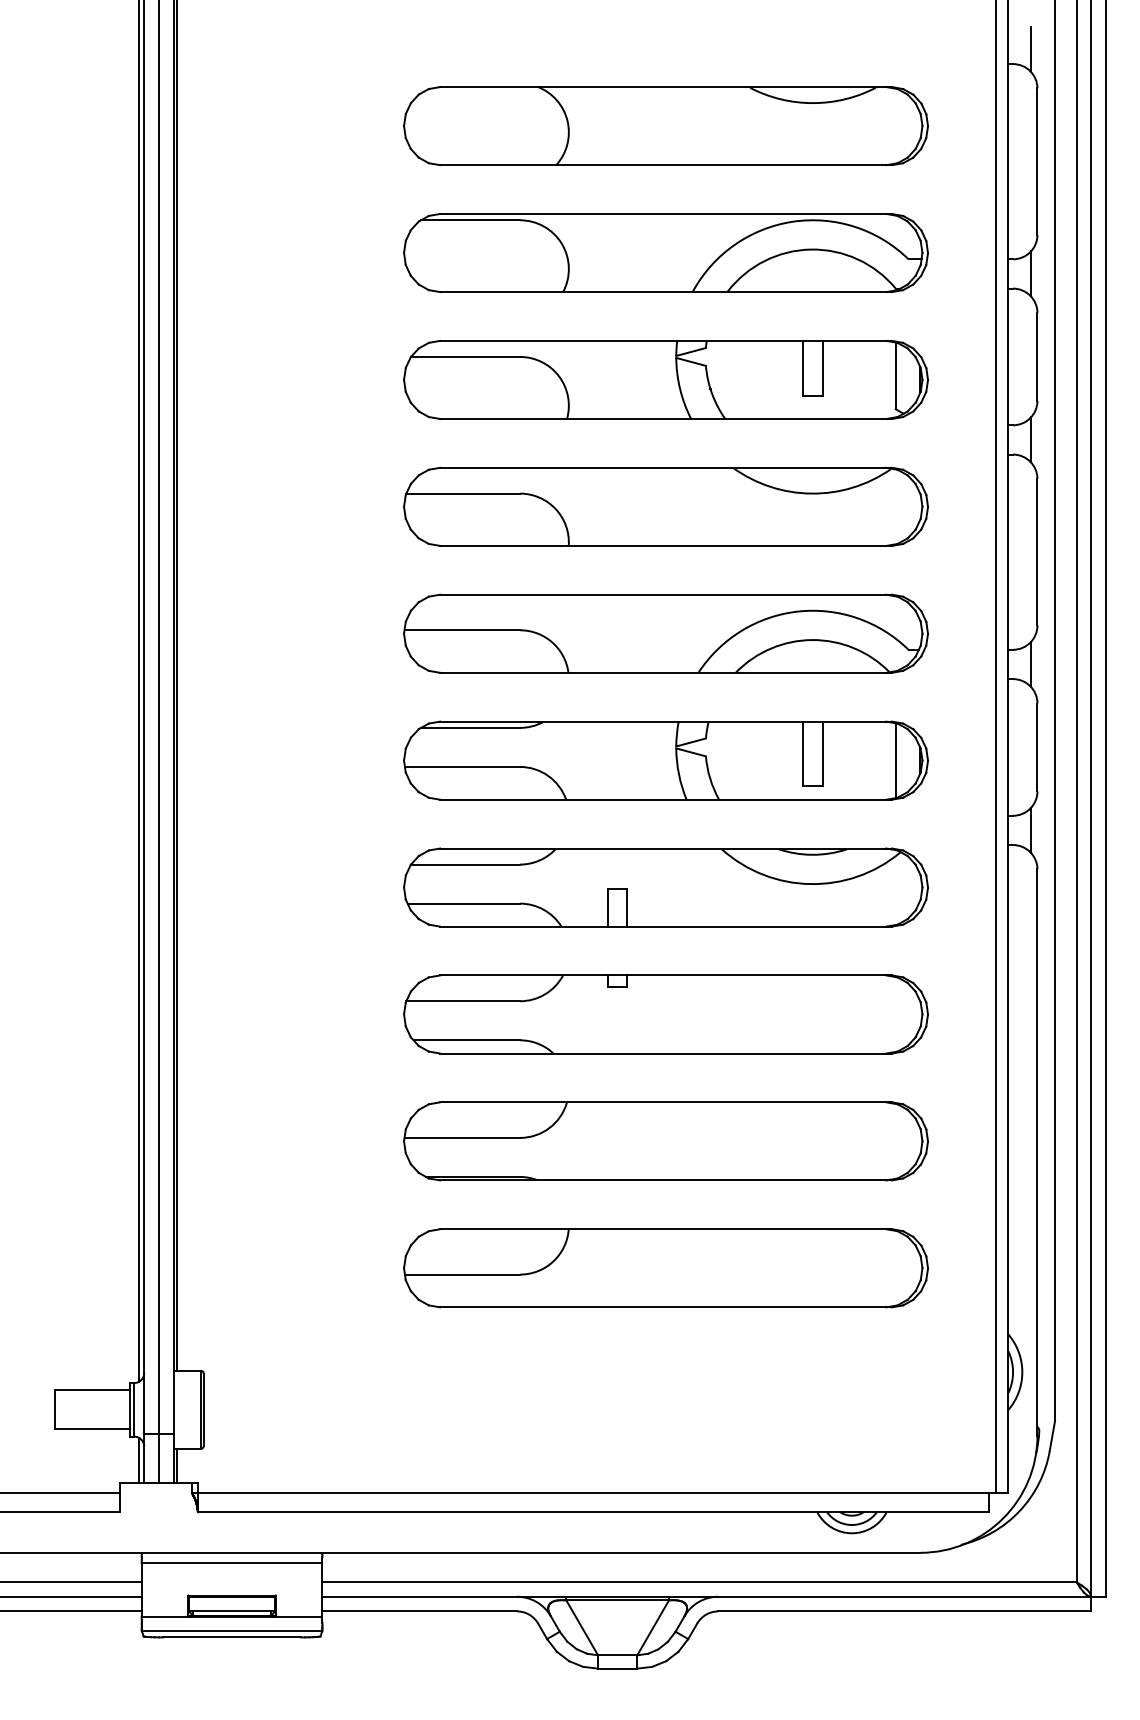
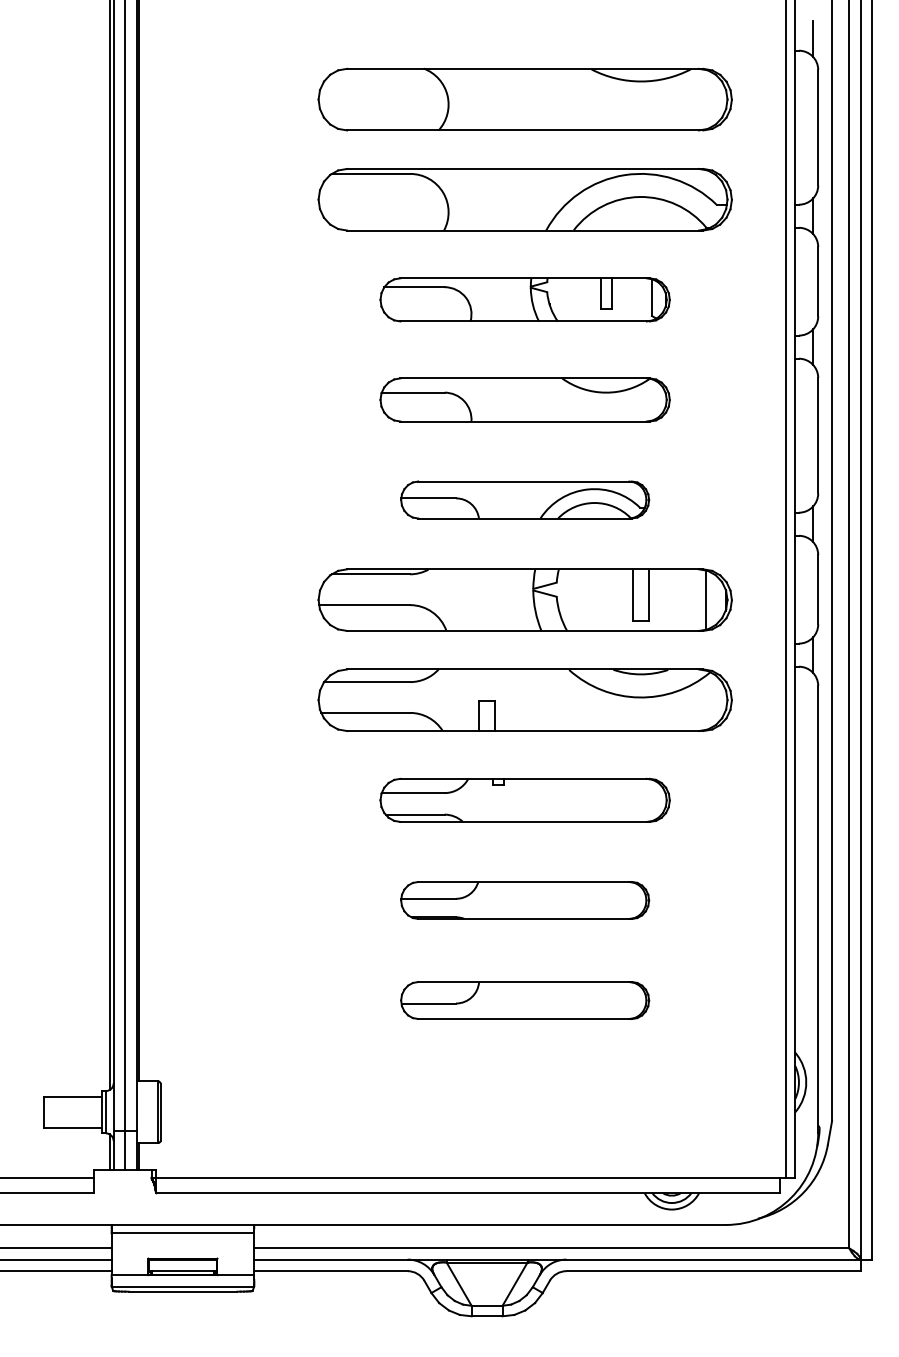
part: (665, 379) -> (524, 299), size x0.7
part: (665, 506) -> (524, 399), size x0.7
part: (665, 633) -> (524, 499), size x0.6
part: (665, 1014) -> (524, 800), size x0.7
part: (665, 1141) -> (524, 900), size x0.6
part: (665, 1268) -> (524, 1000), size x0.6

